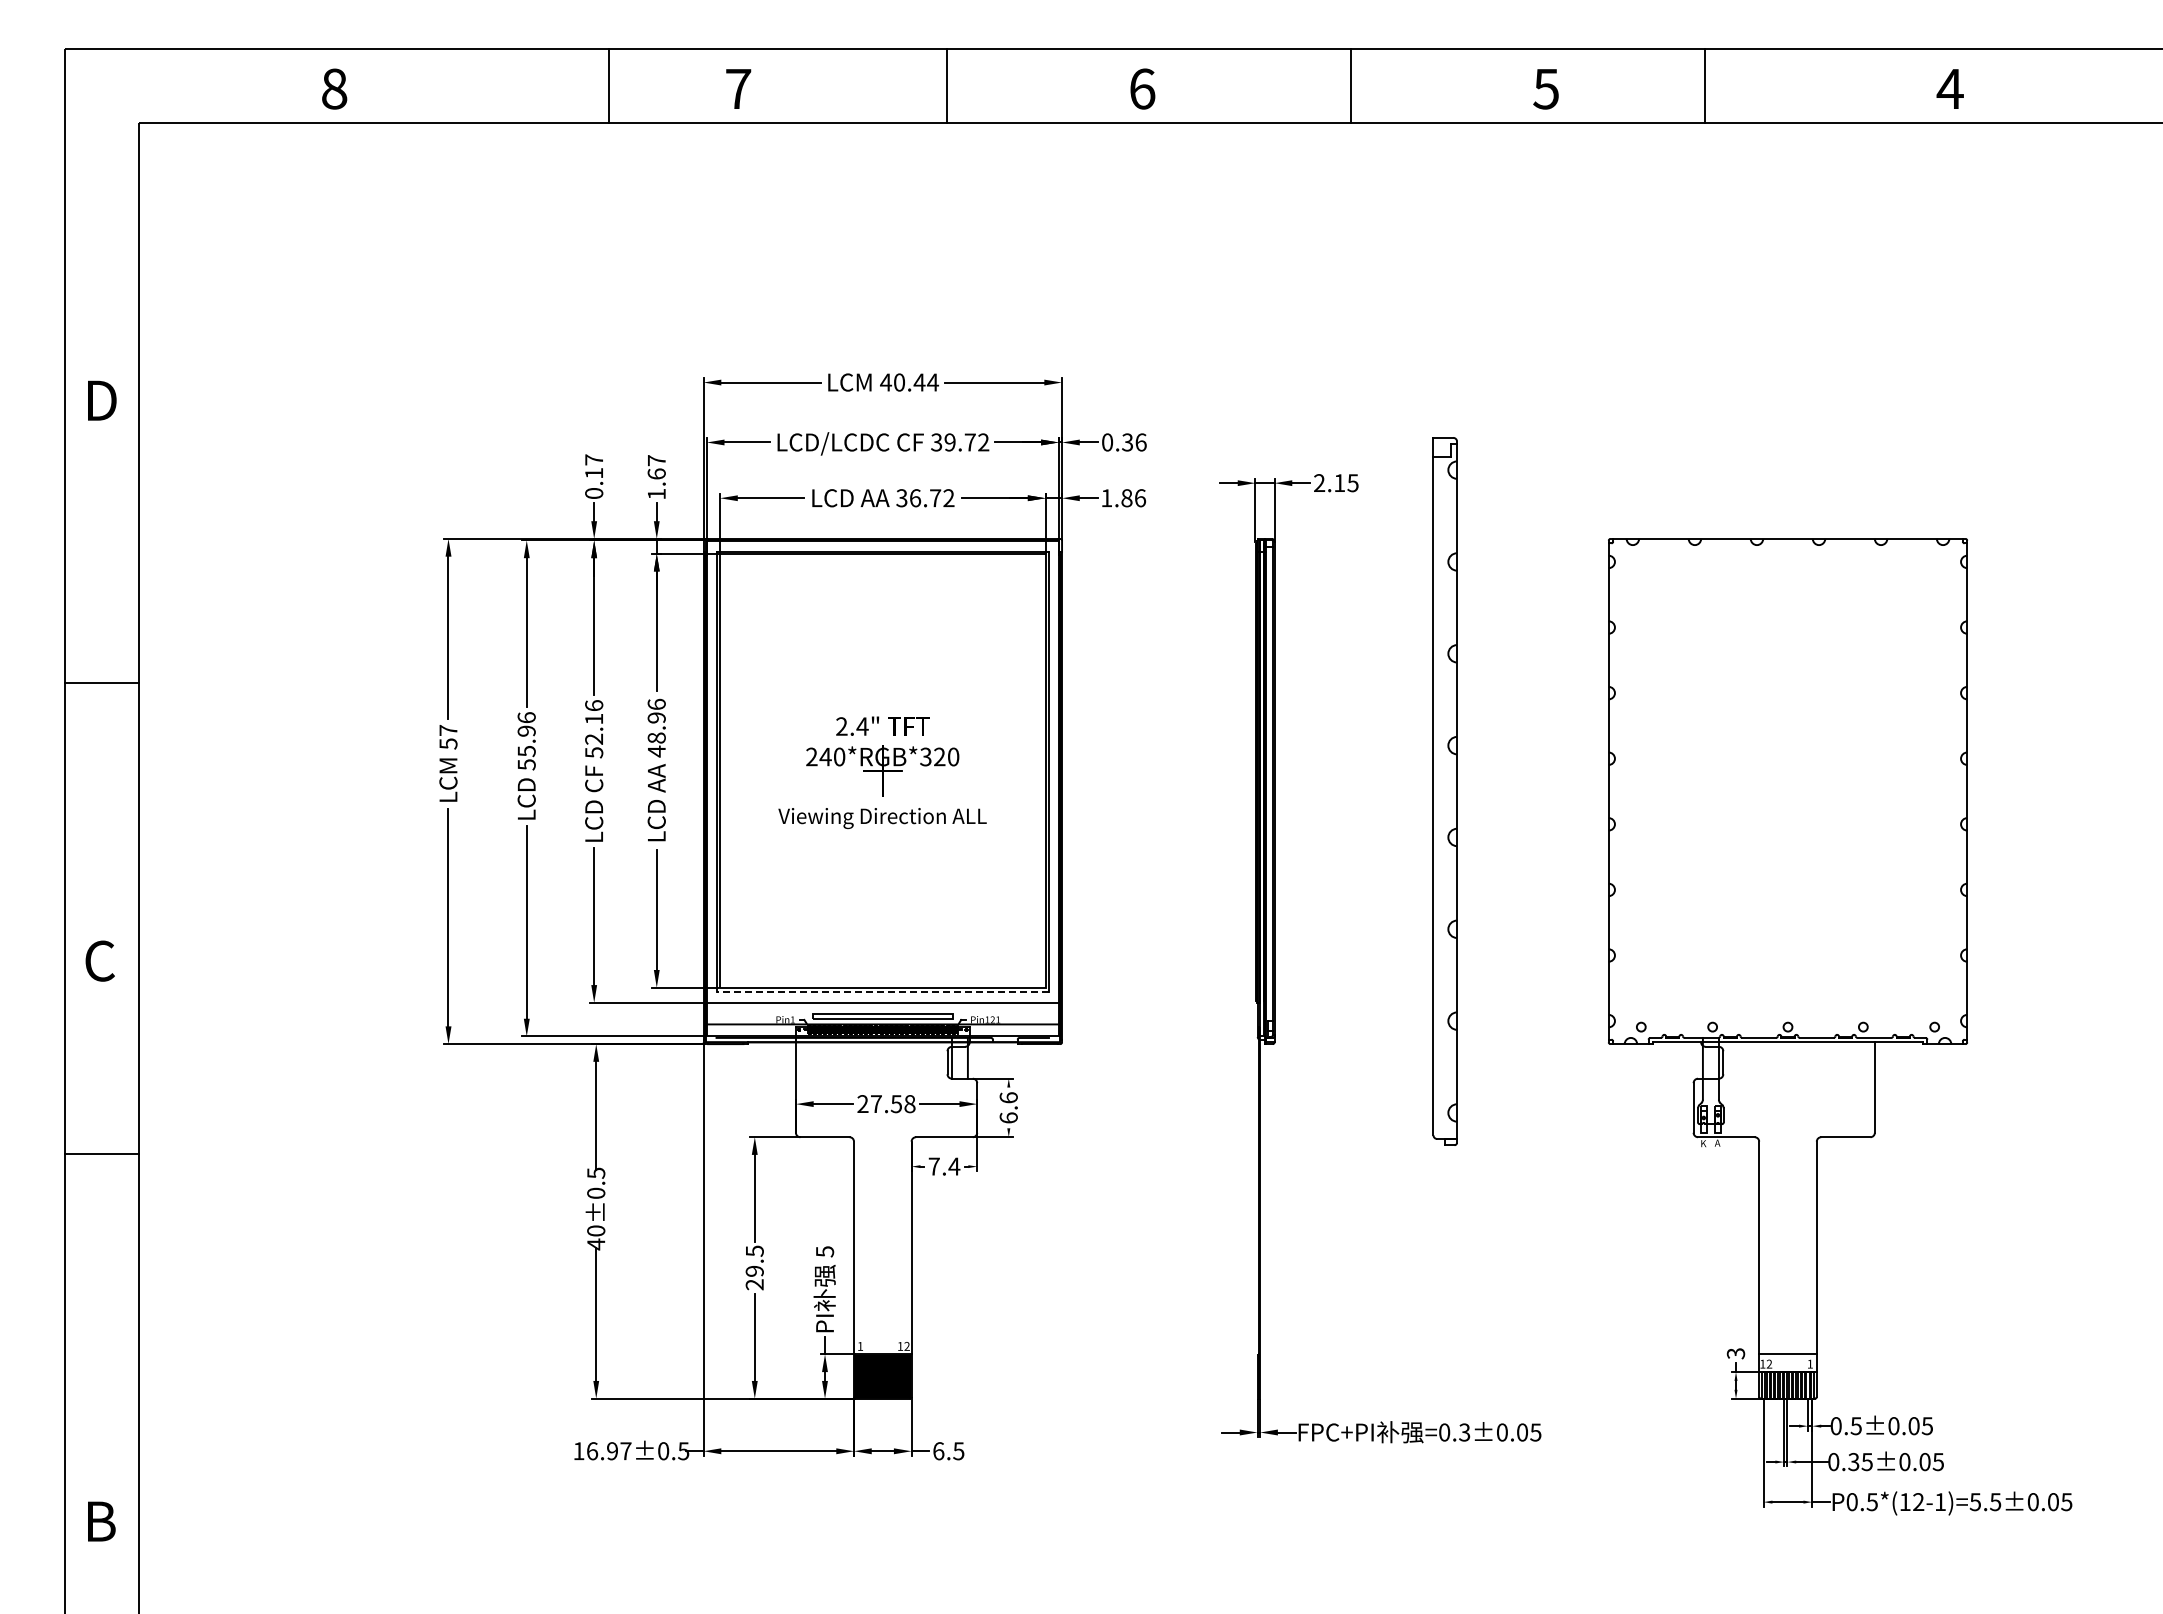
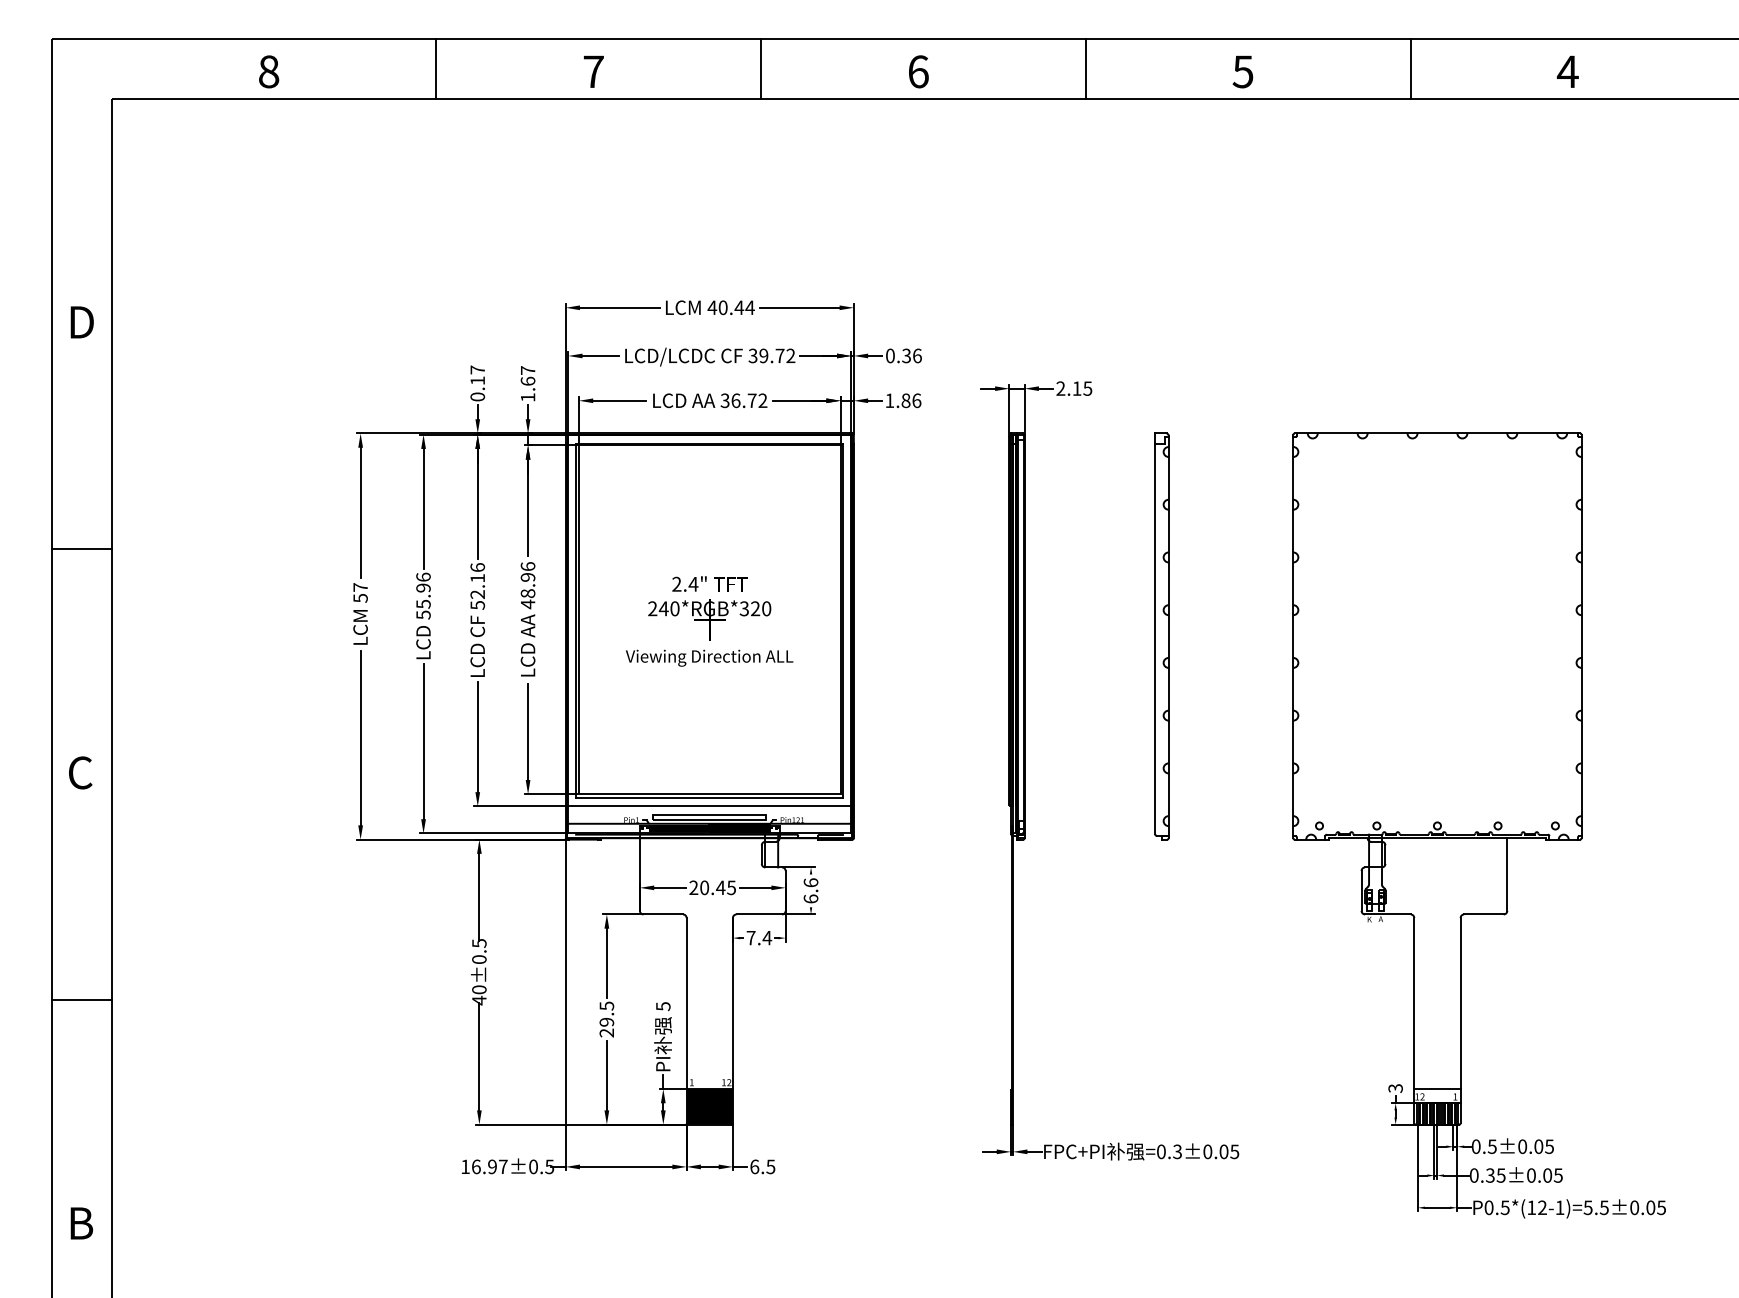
line: (608, 85) -> (436, 68), moved
line: (1704, 85) -> (1410, 68), moved
part: (1444, 791) -> (1161, 636), size x0.71
line: (882, 992) -> (709, 798), dashed -> solid
text: (893, 1104) -> (718, 888), 27.58 -> 20.45
line: (101, 1154) -> (81, 999), moved

